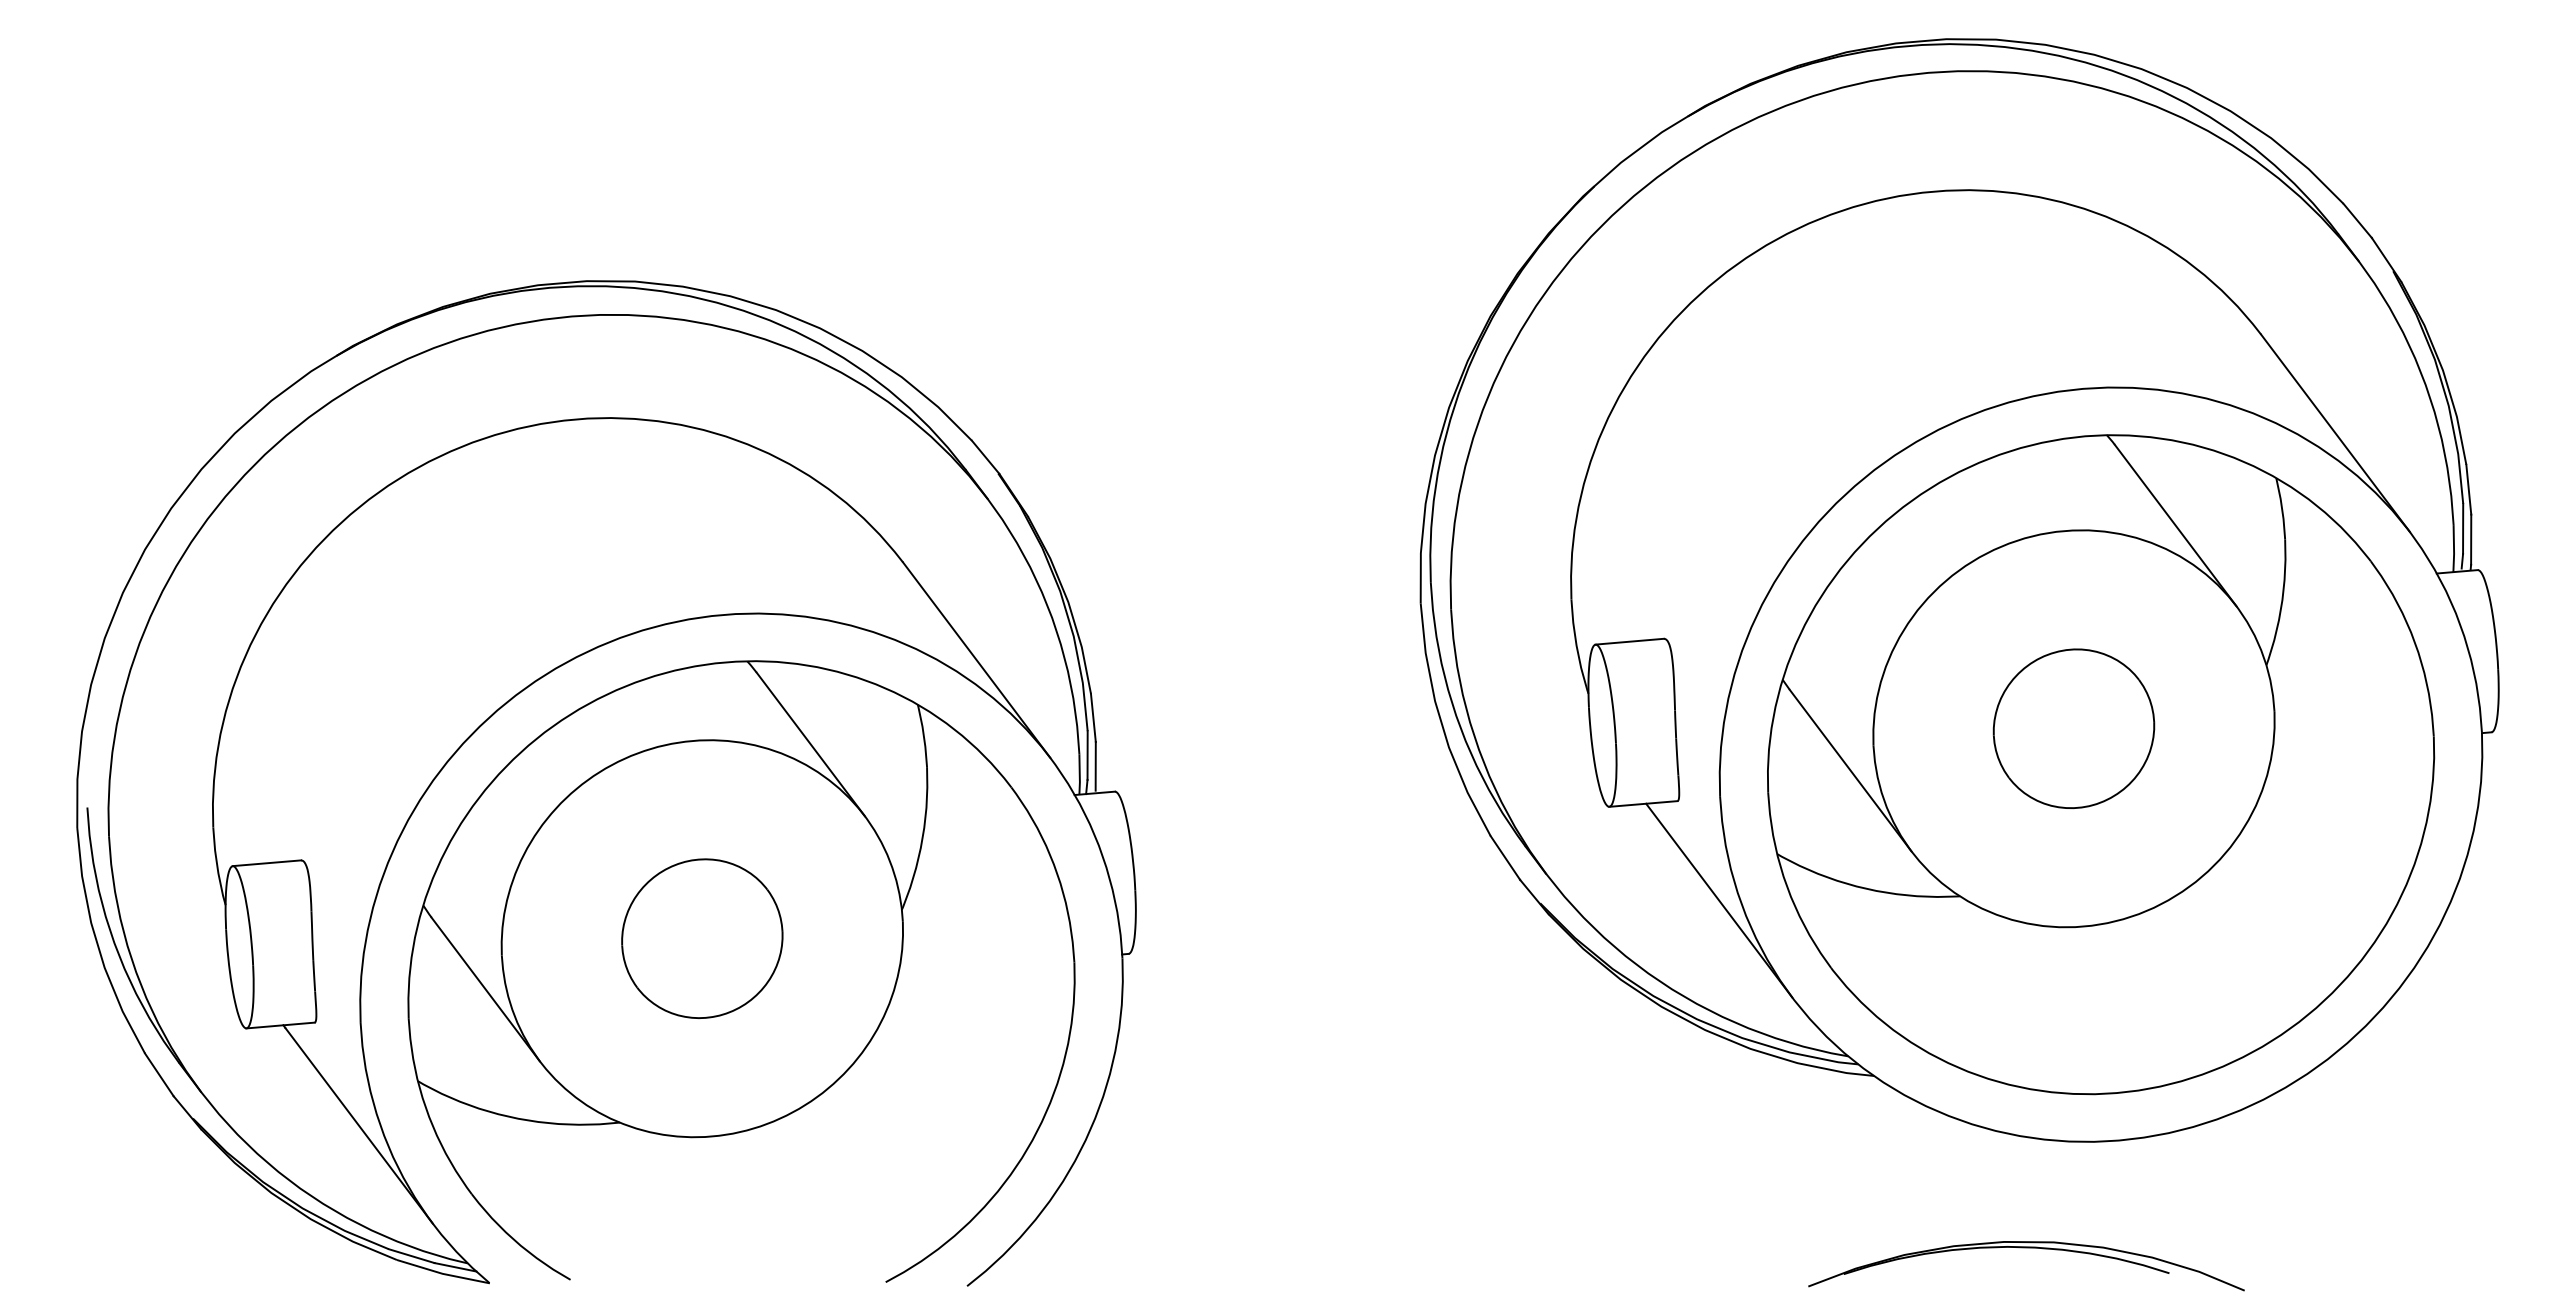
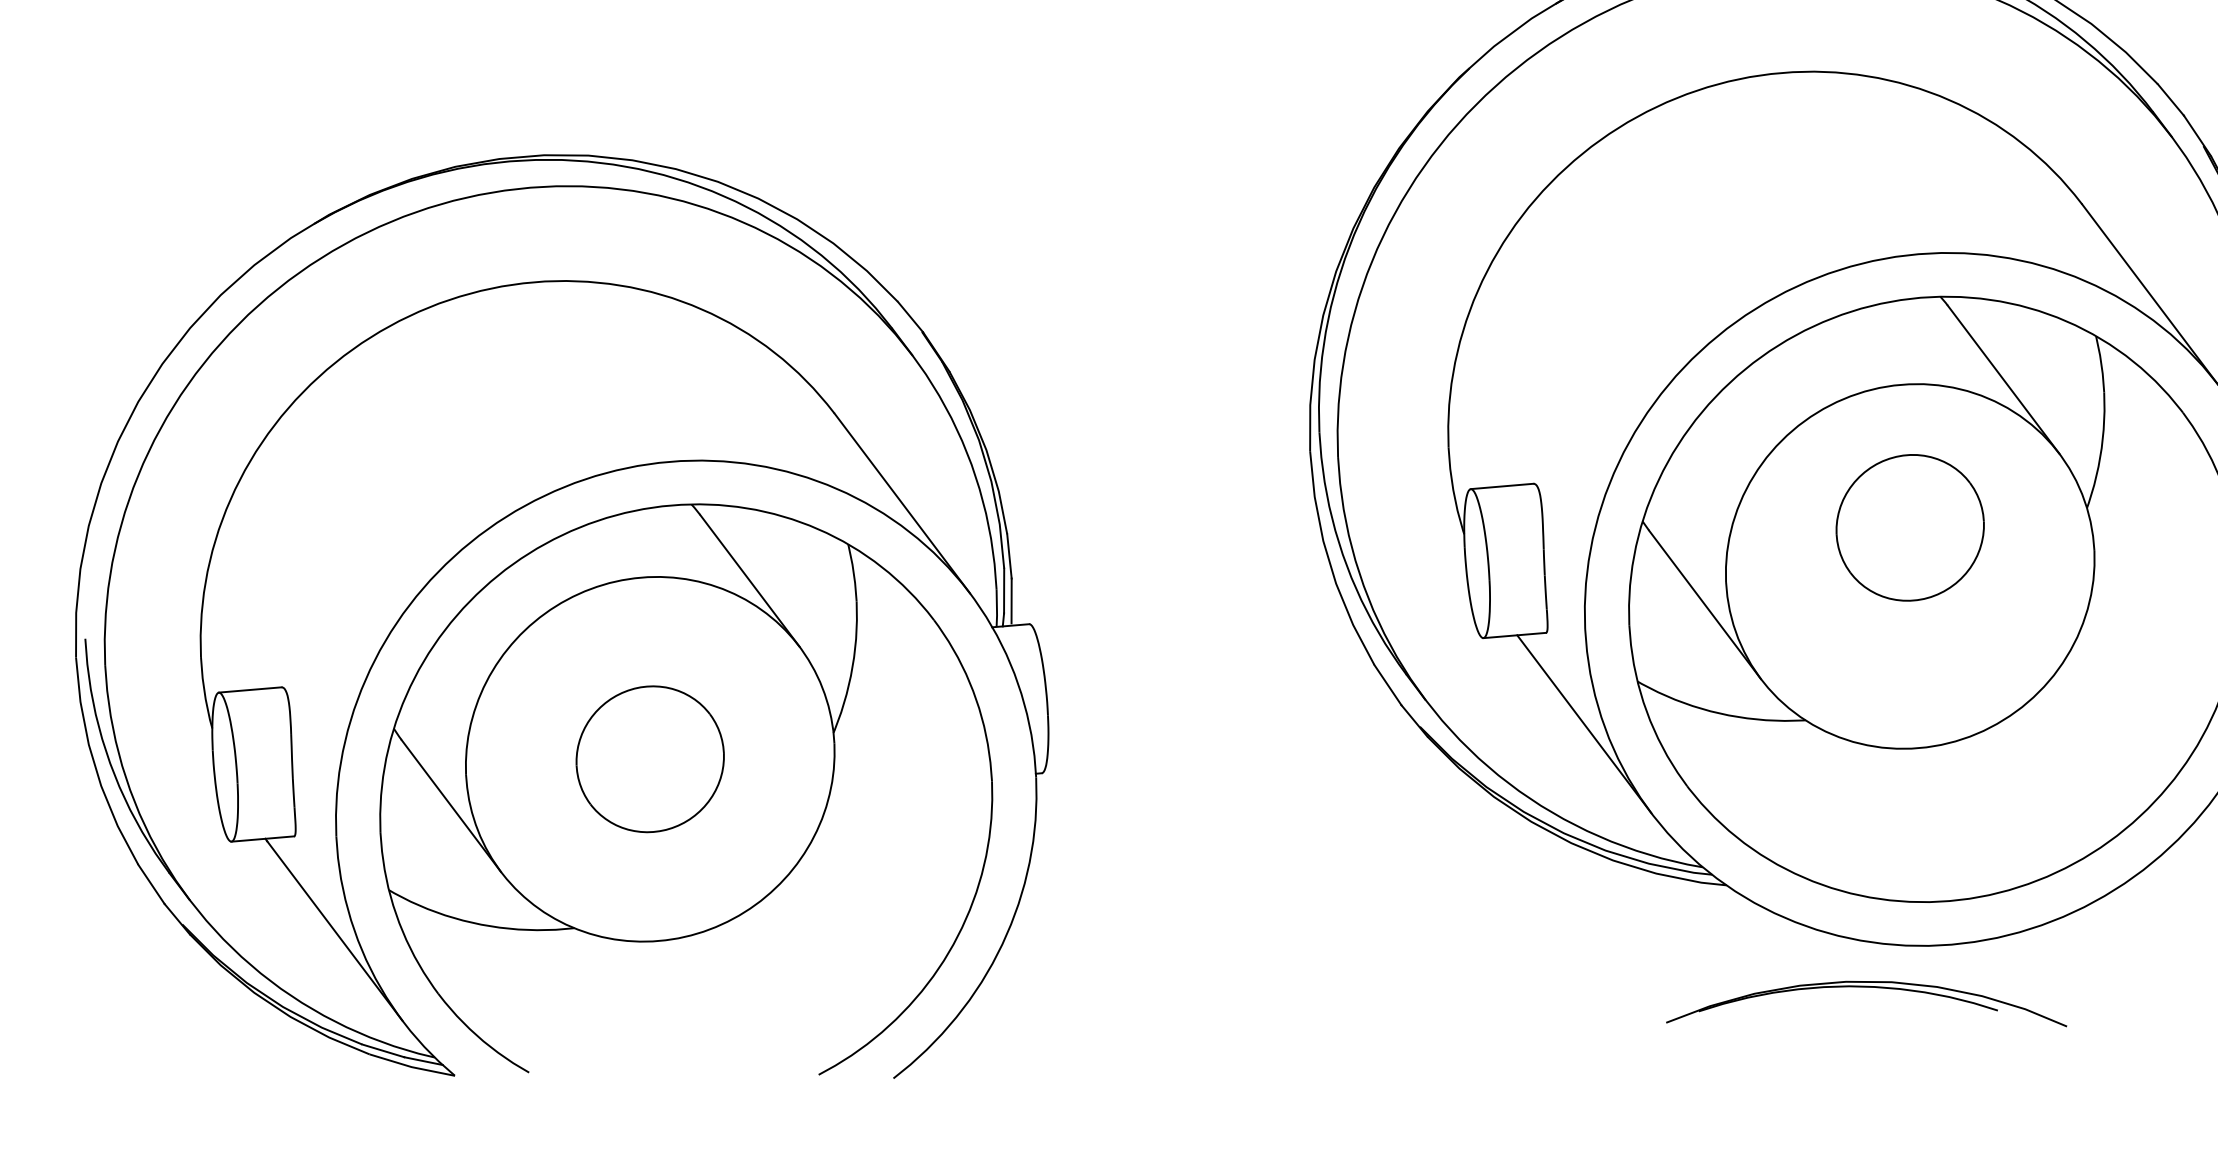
part: (2073, 728) -> (1909, 527), moved
part: (2026, 1248) -> (1866, 987), moved

